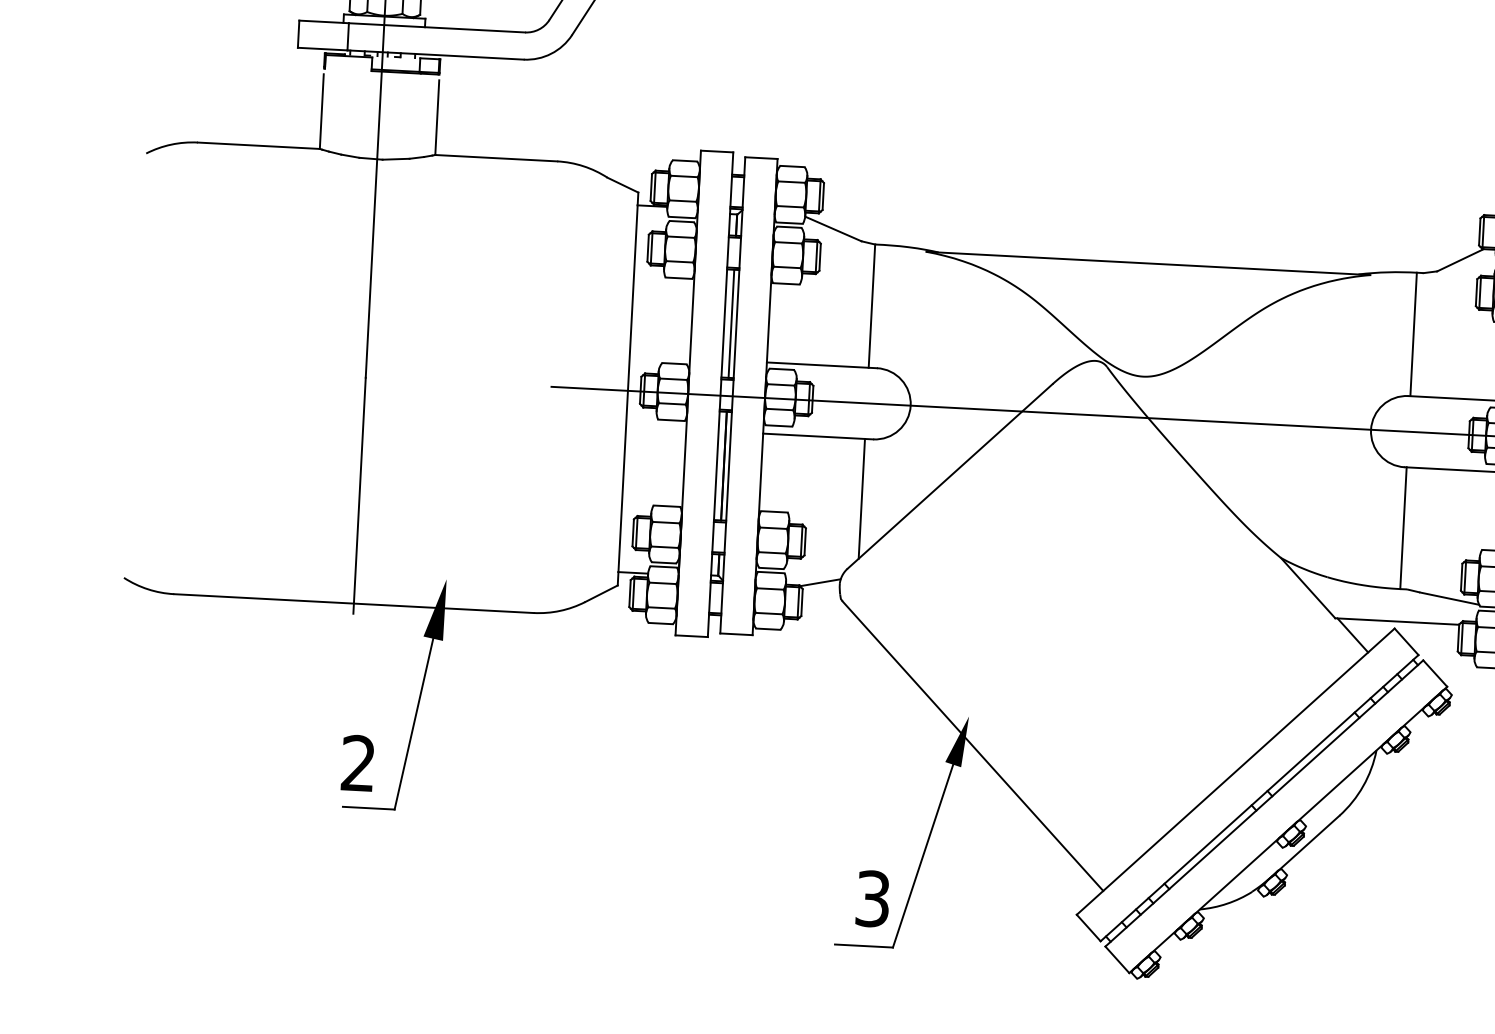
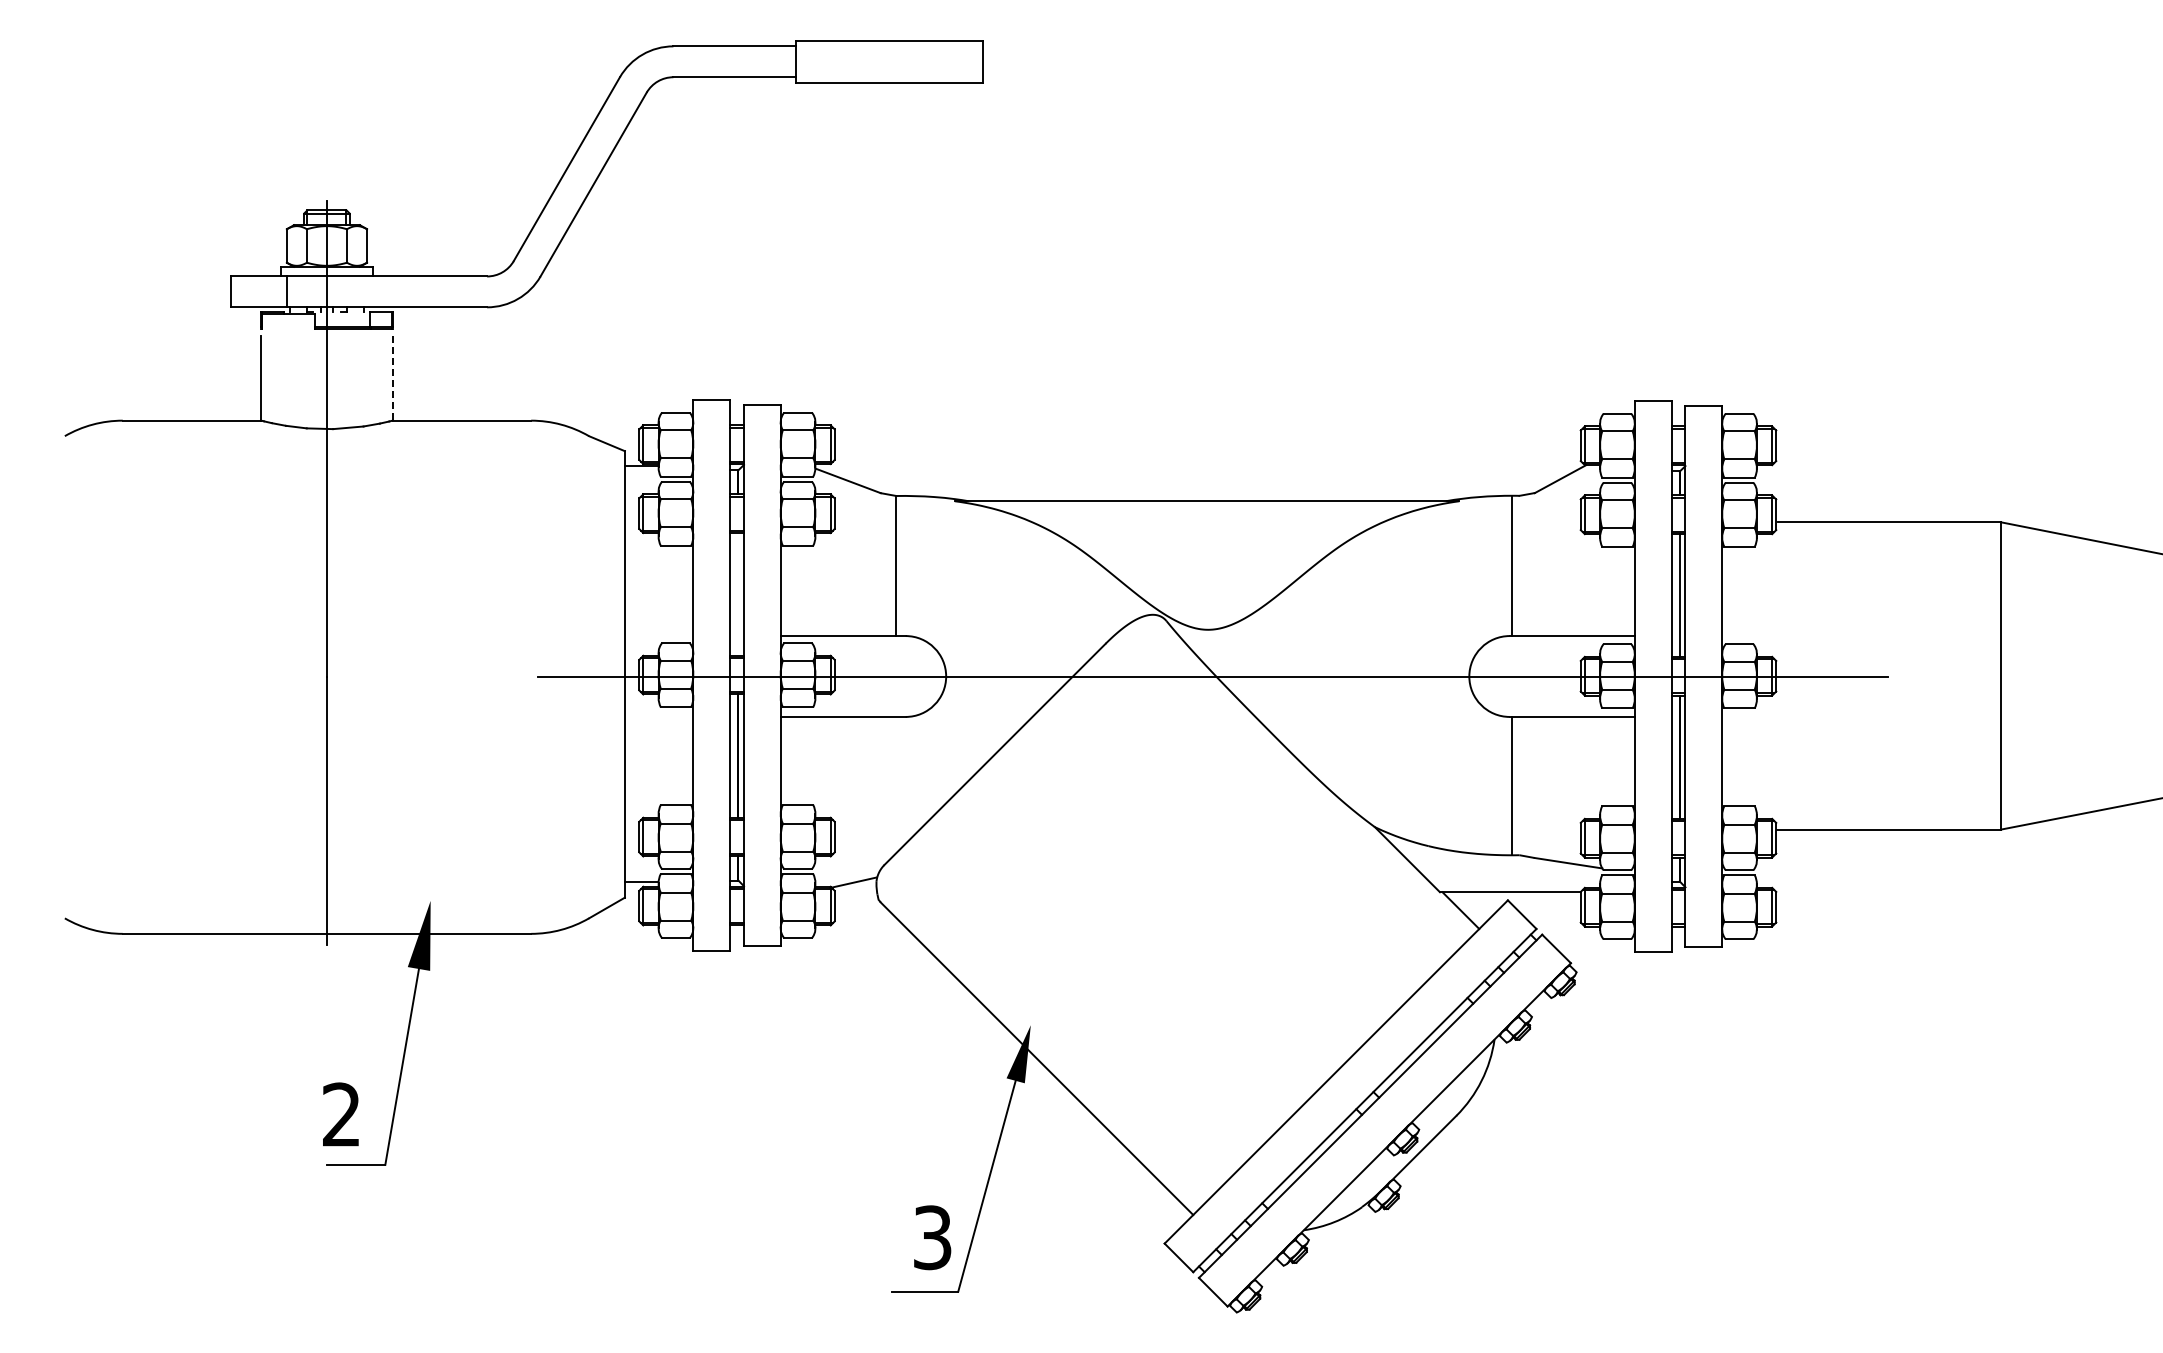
line: (437, 117) -> (392, 378), solid -> dashed
line: (731, 323) -> (738, 594), removed
line: (861, 498) -> (896, 784), removed

